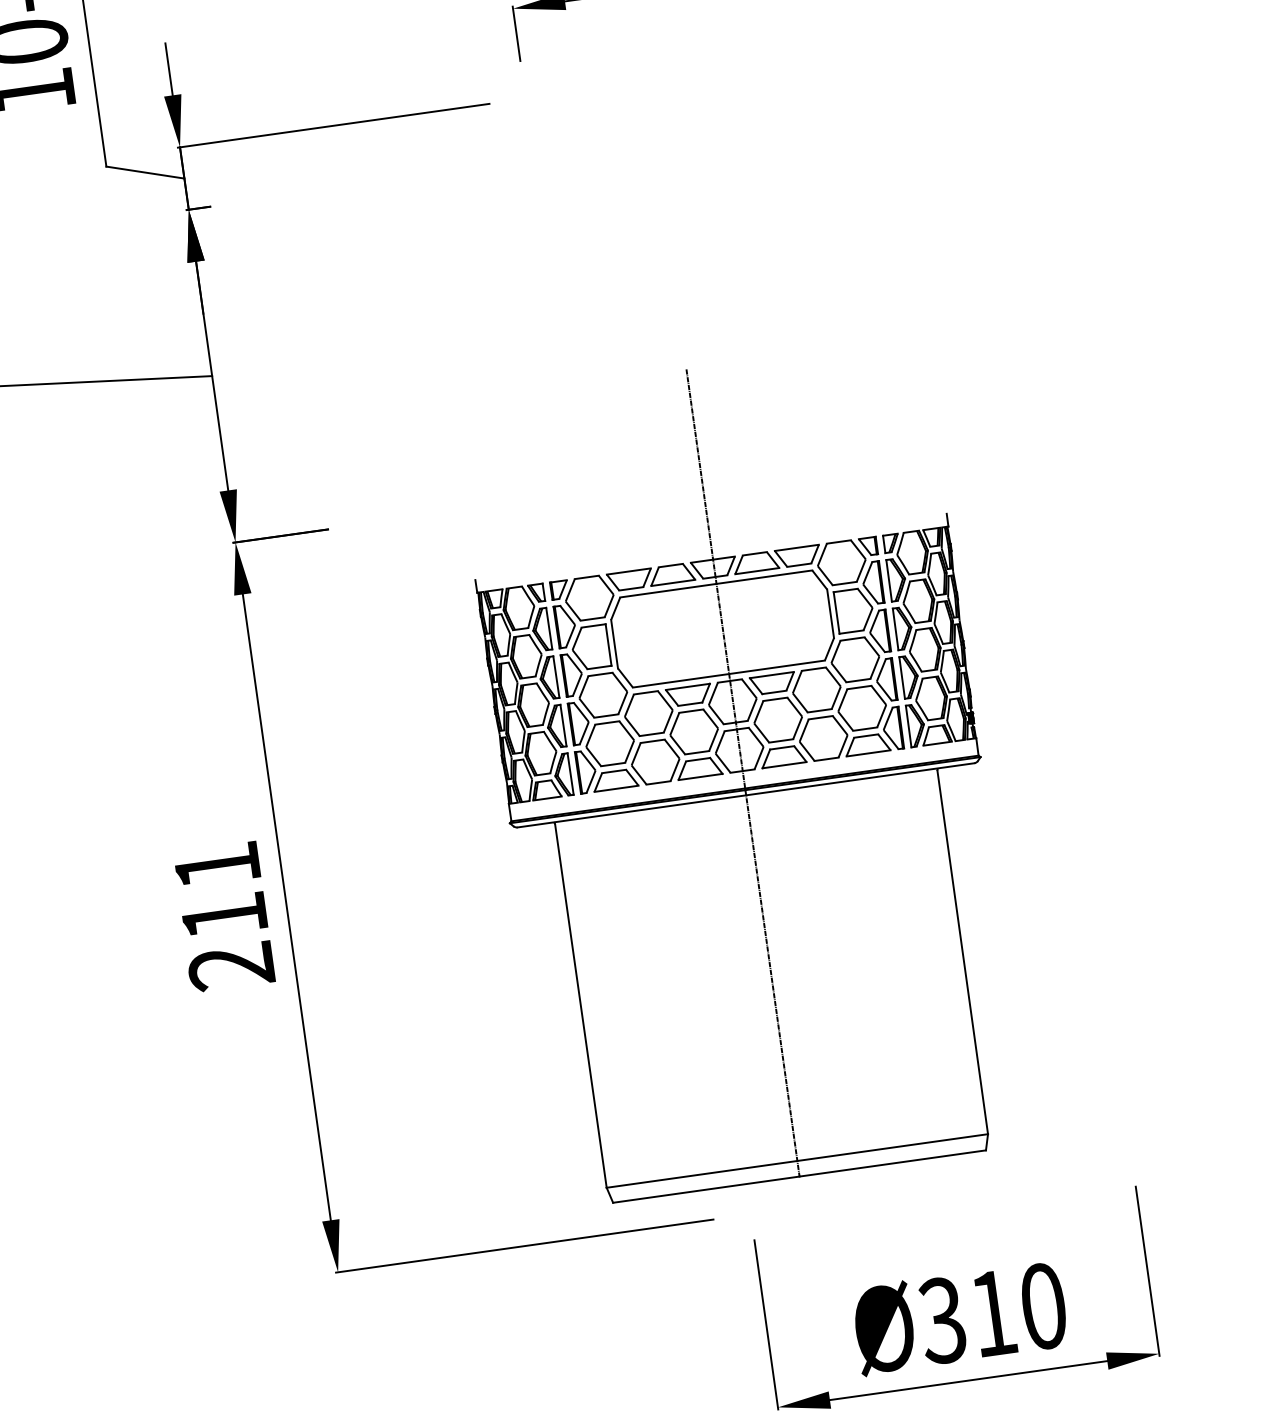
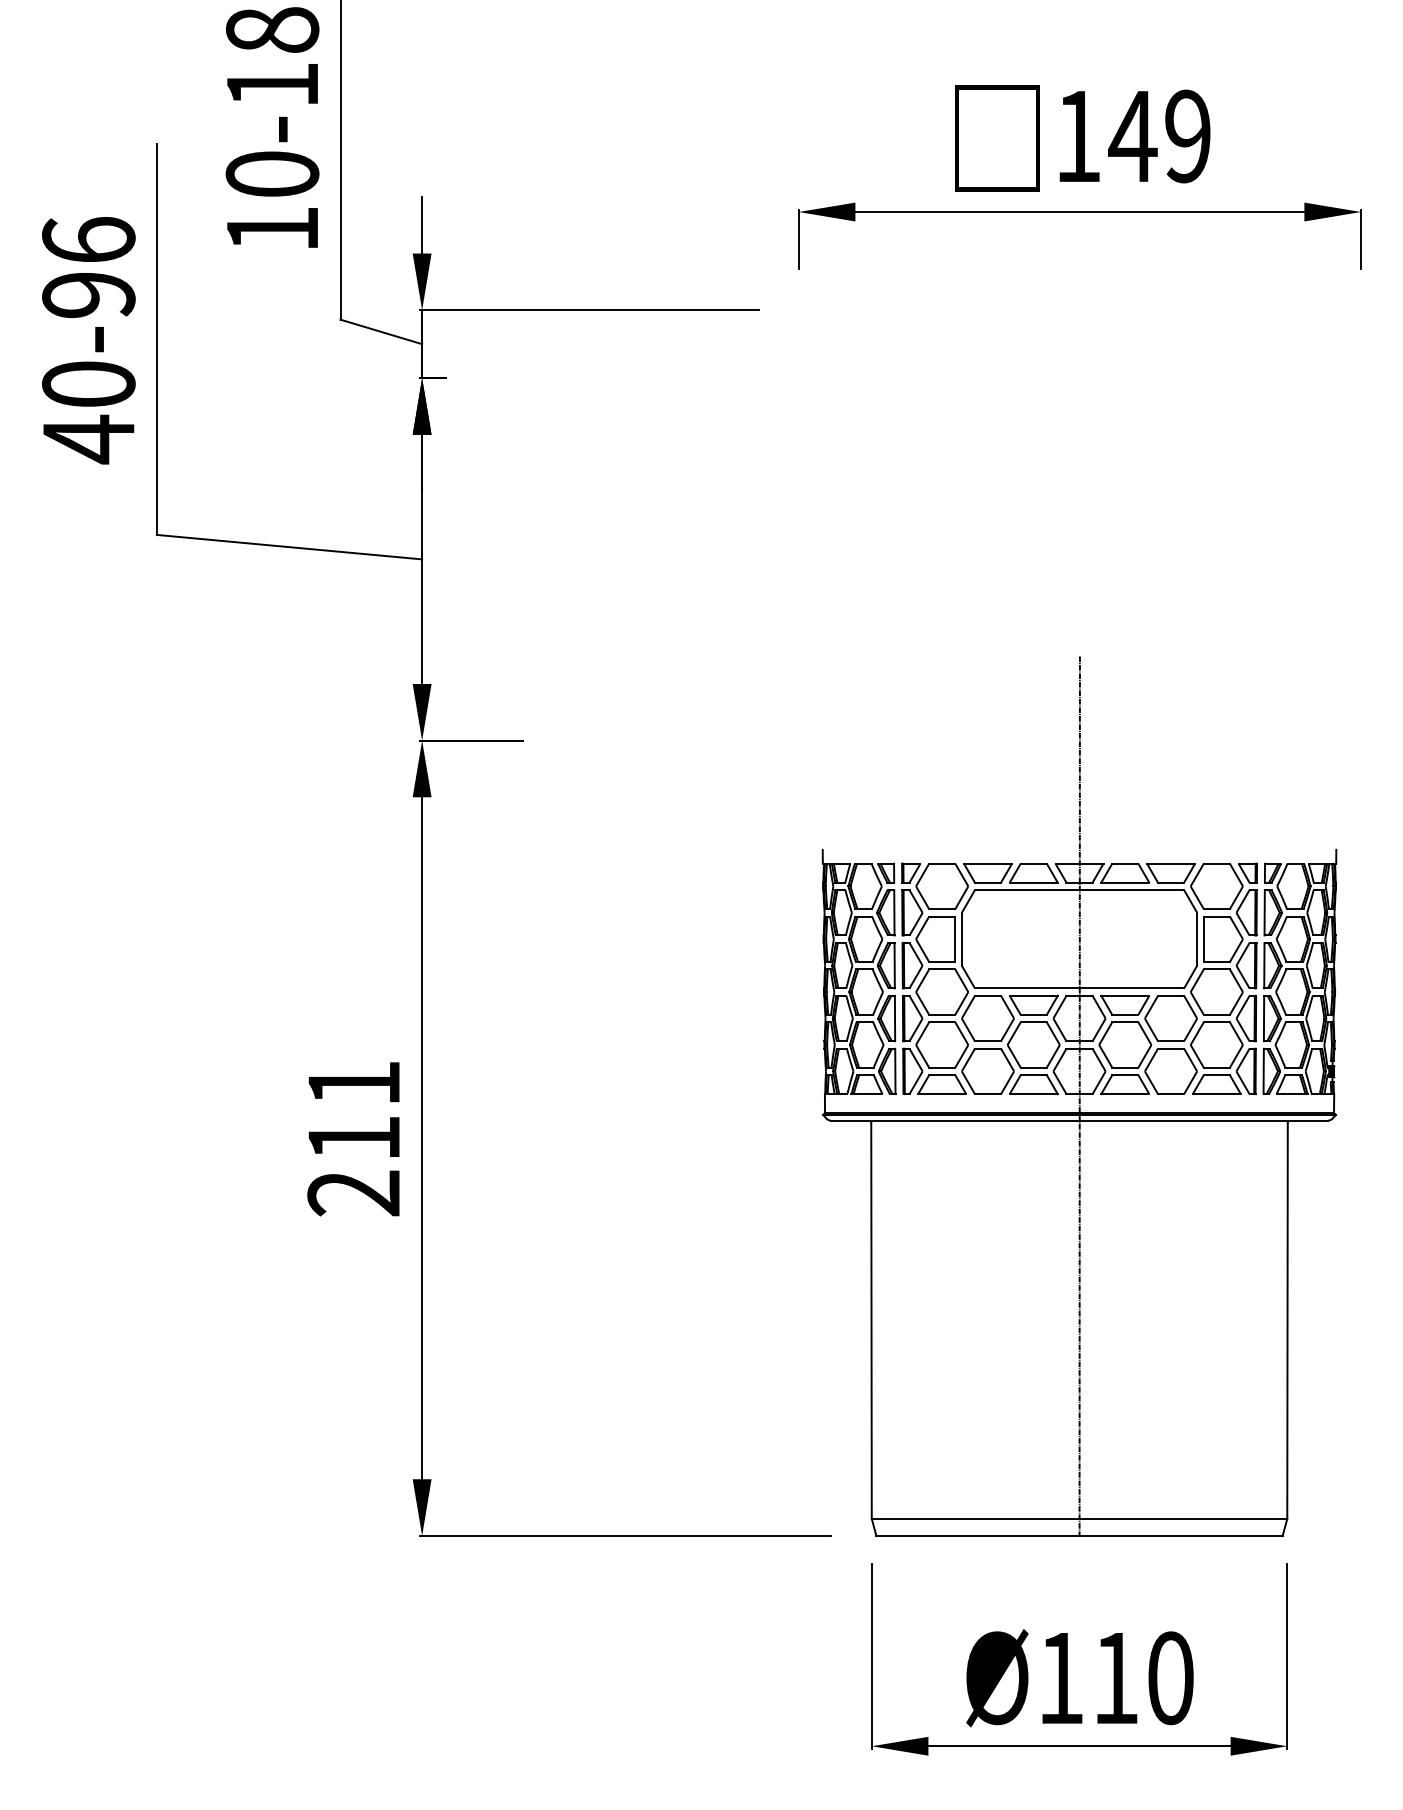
part: (742, 773) -> (1079, 1096), moved
text: (942, 1320) -> (1060, 1678), Ø310 -> Ø110

